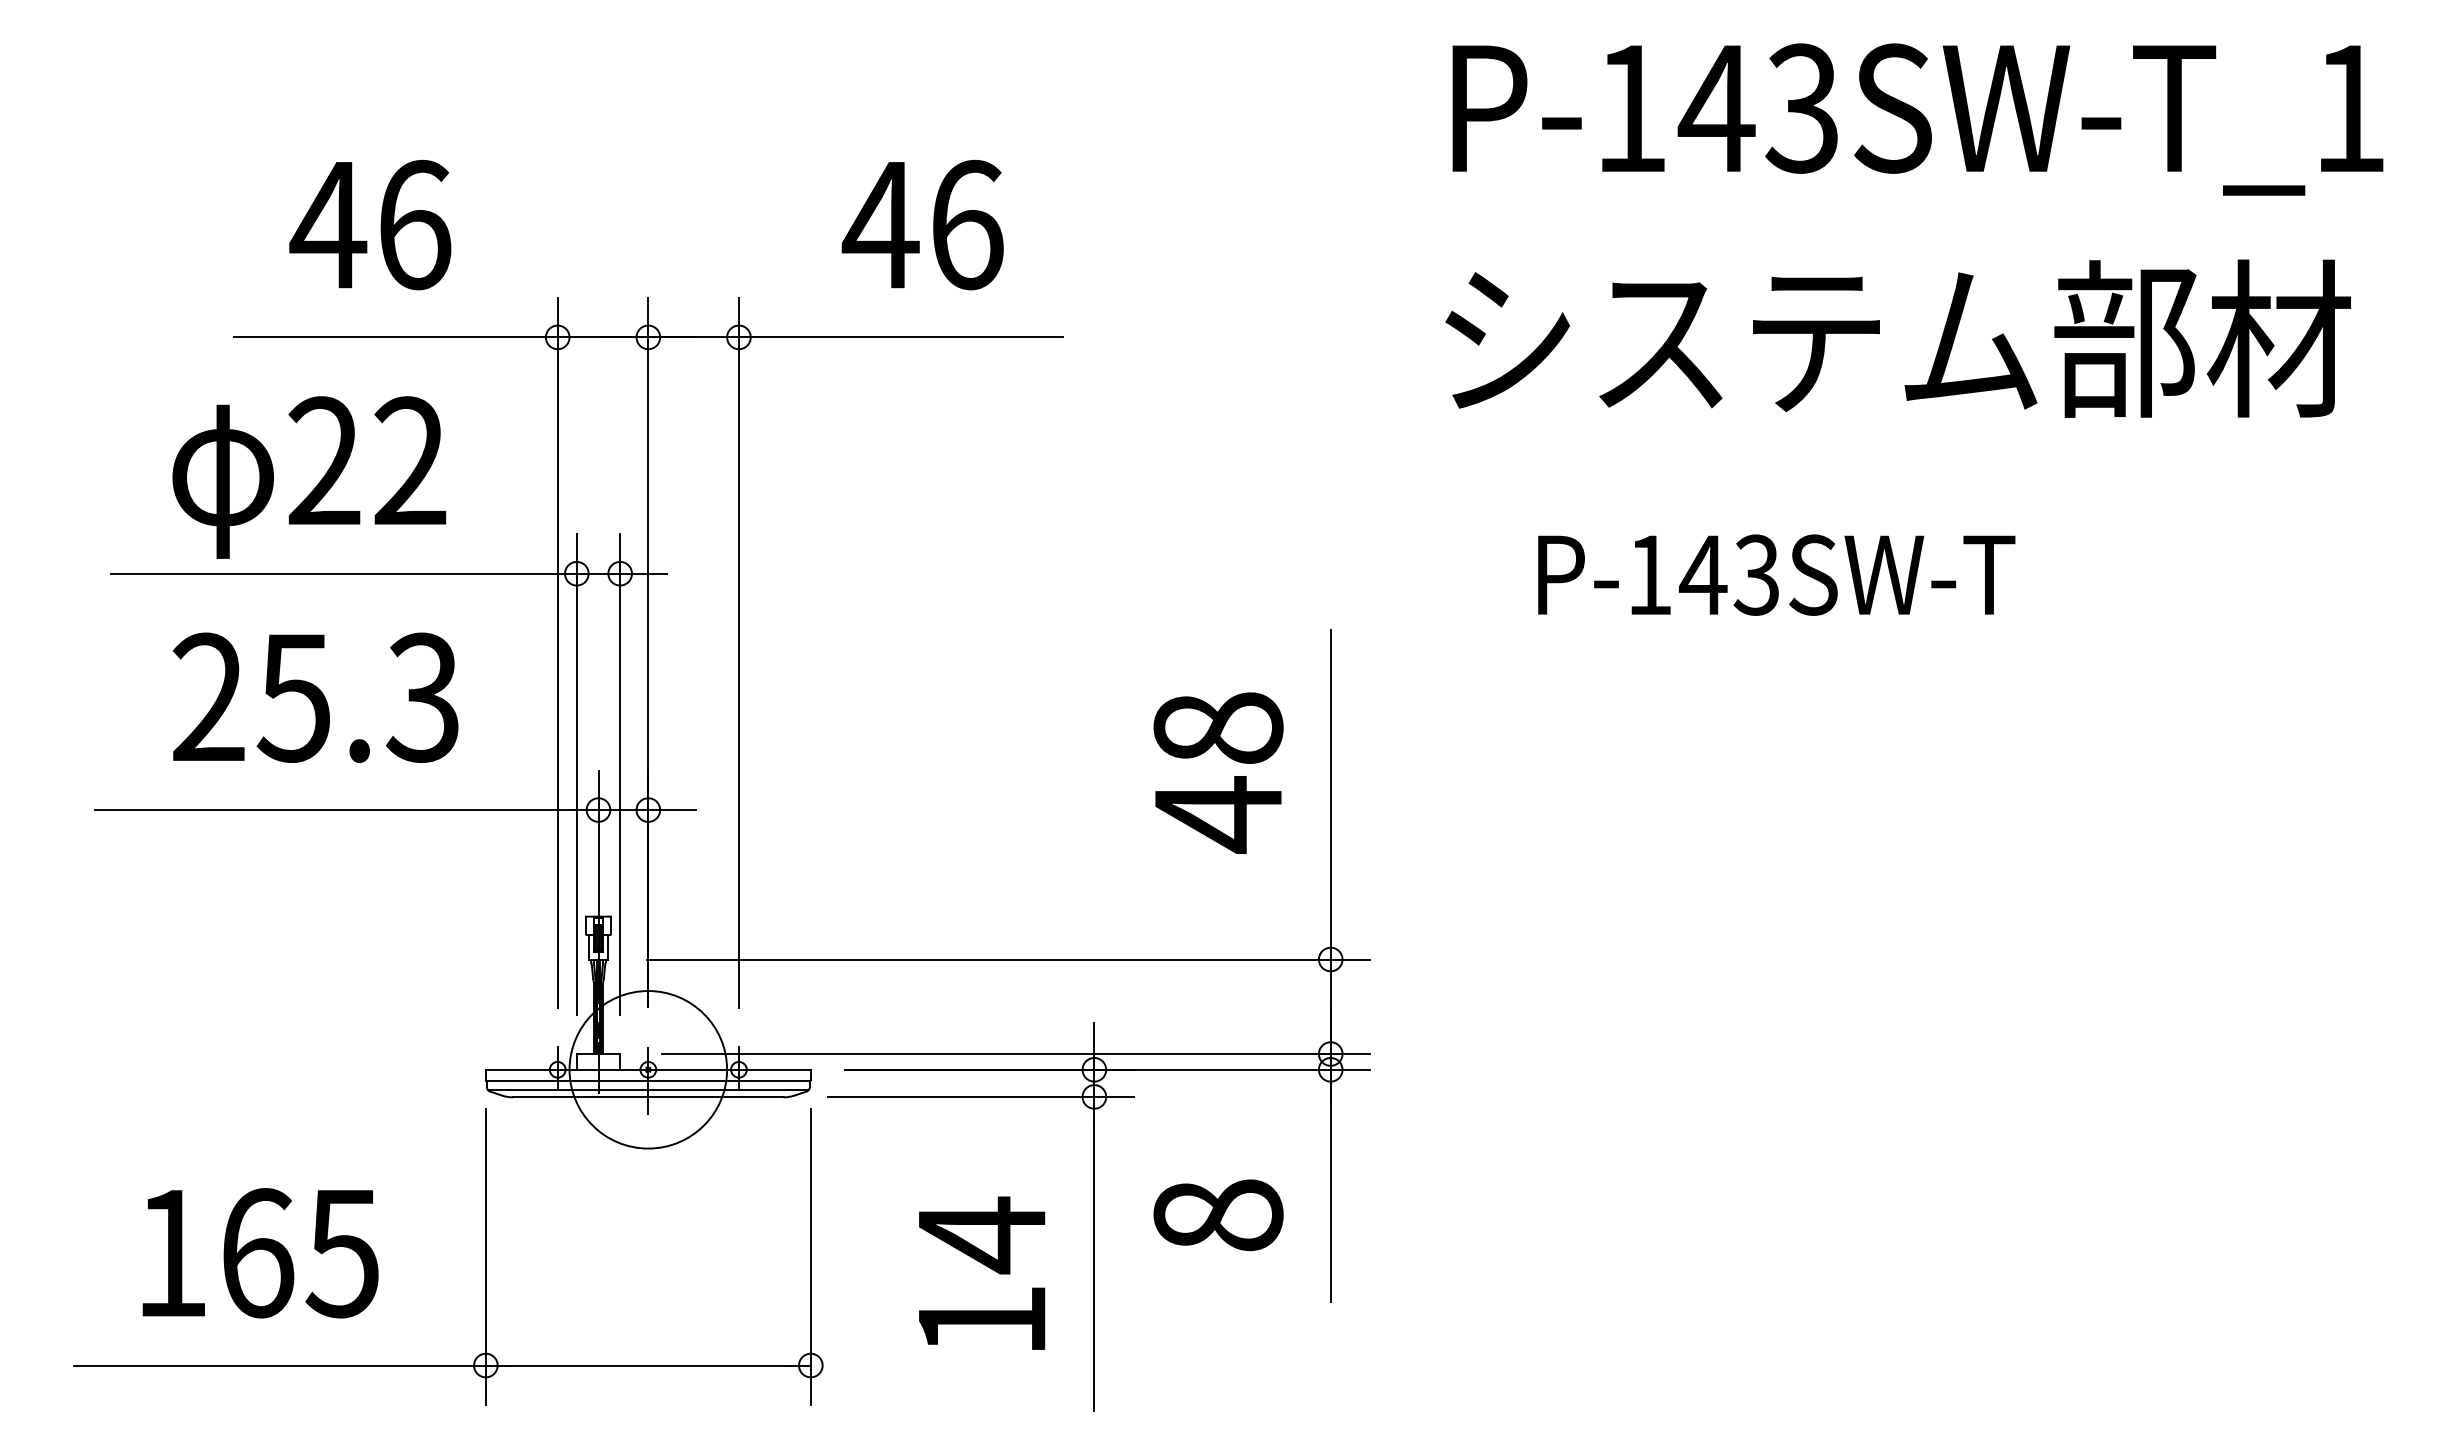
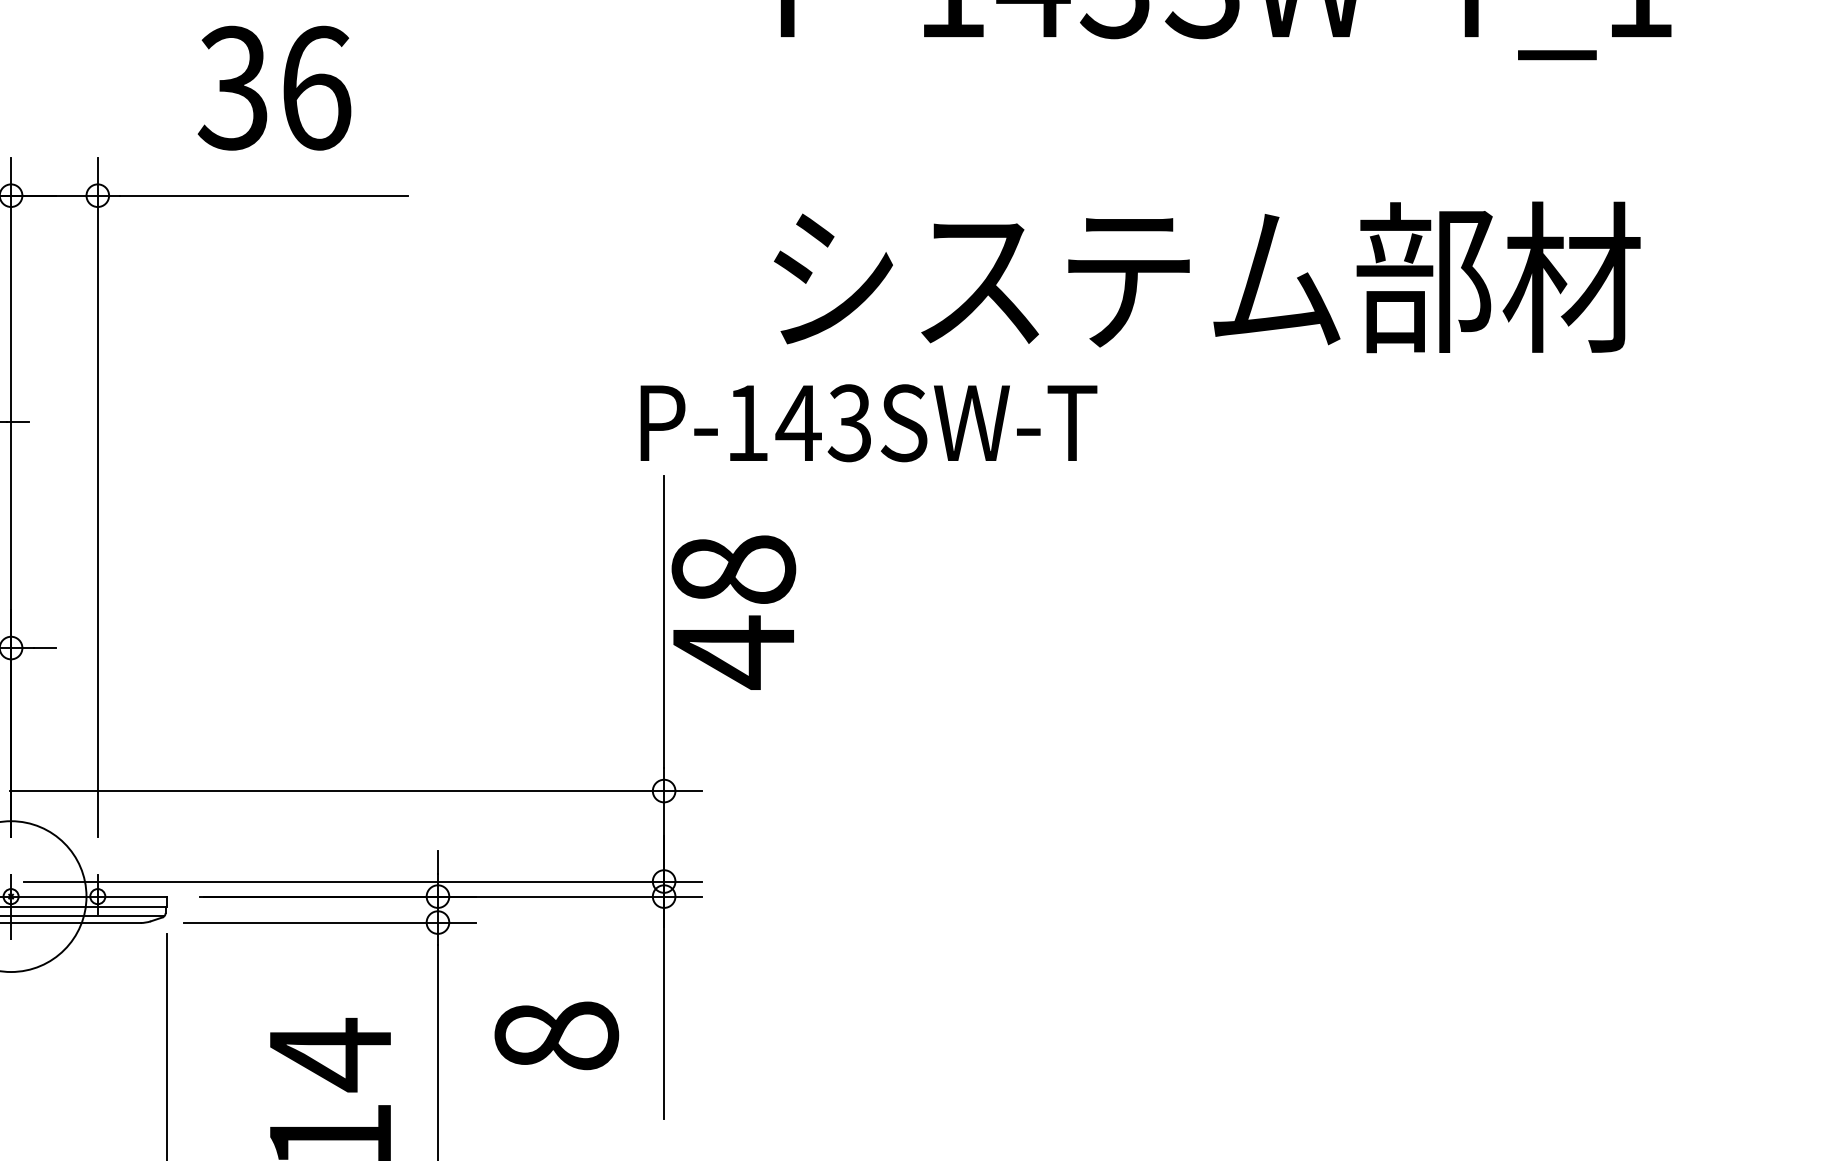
text: (880, 224) -> (233, 87), 46 -> 36
text: (1897, 338) -> (1206, 277), moved
text: (1776, 574) -> (868, 422), moved
text: (1218, 772) -> (733, 612), moved

